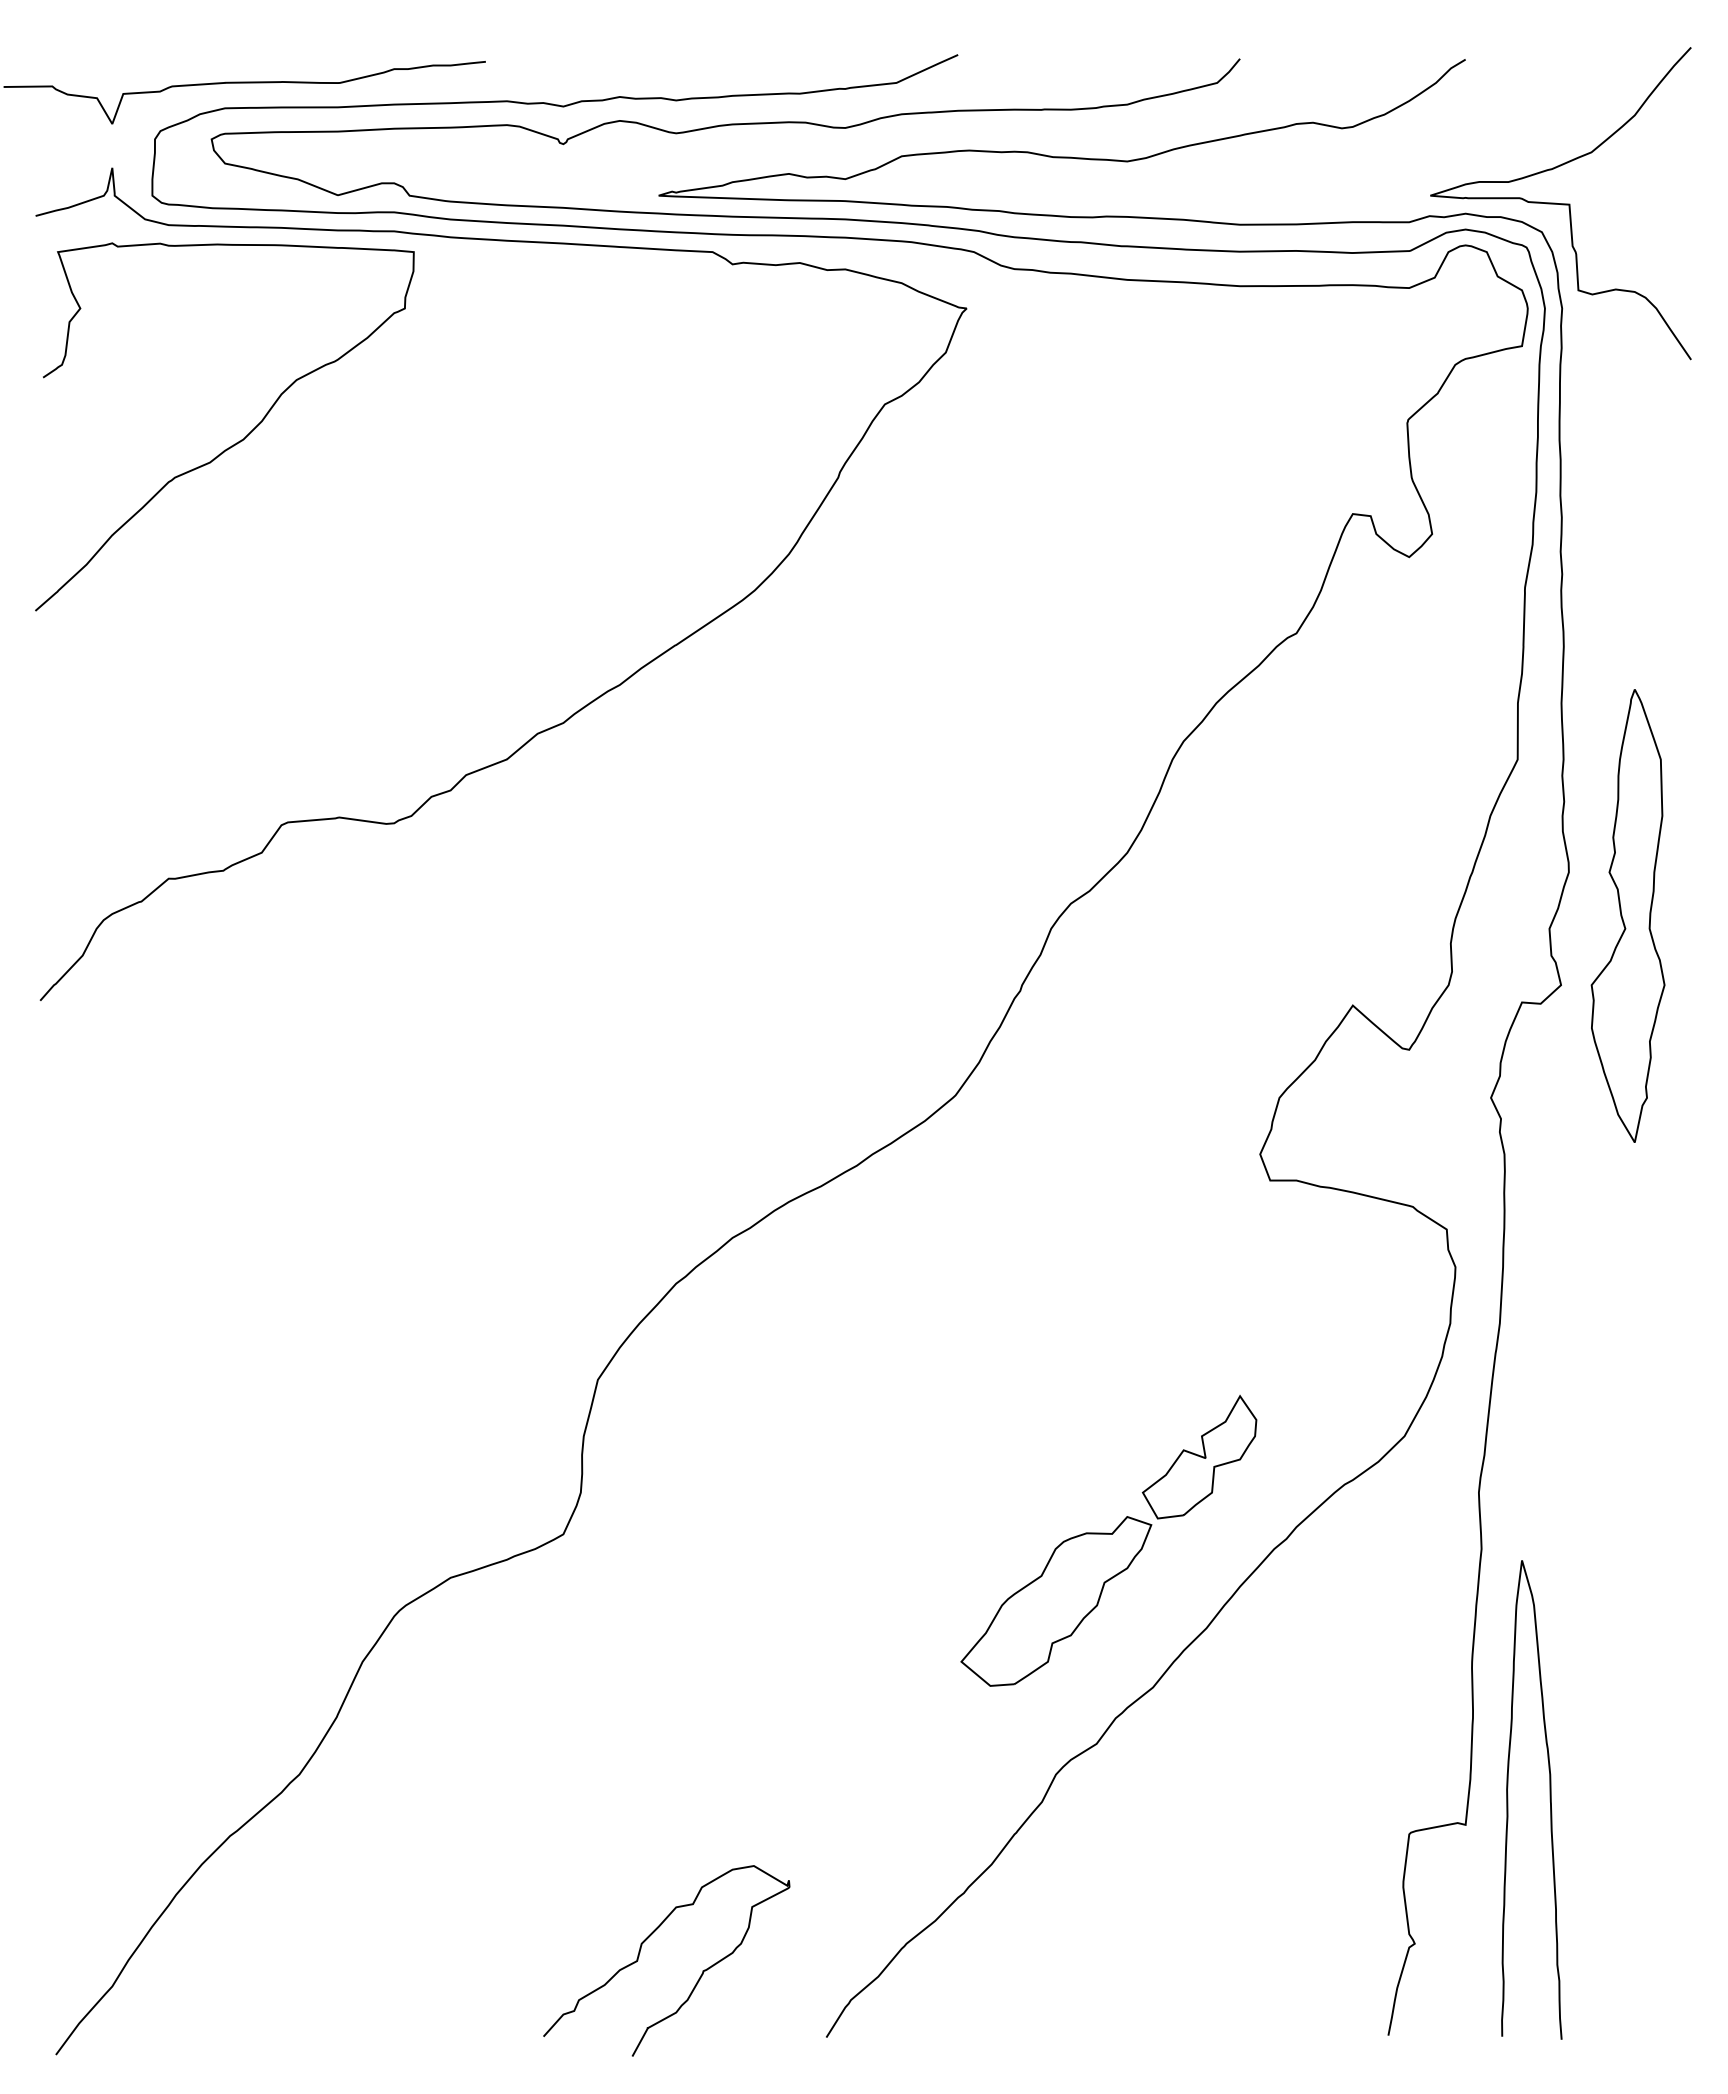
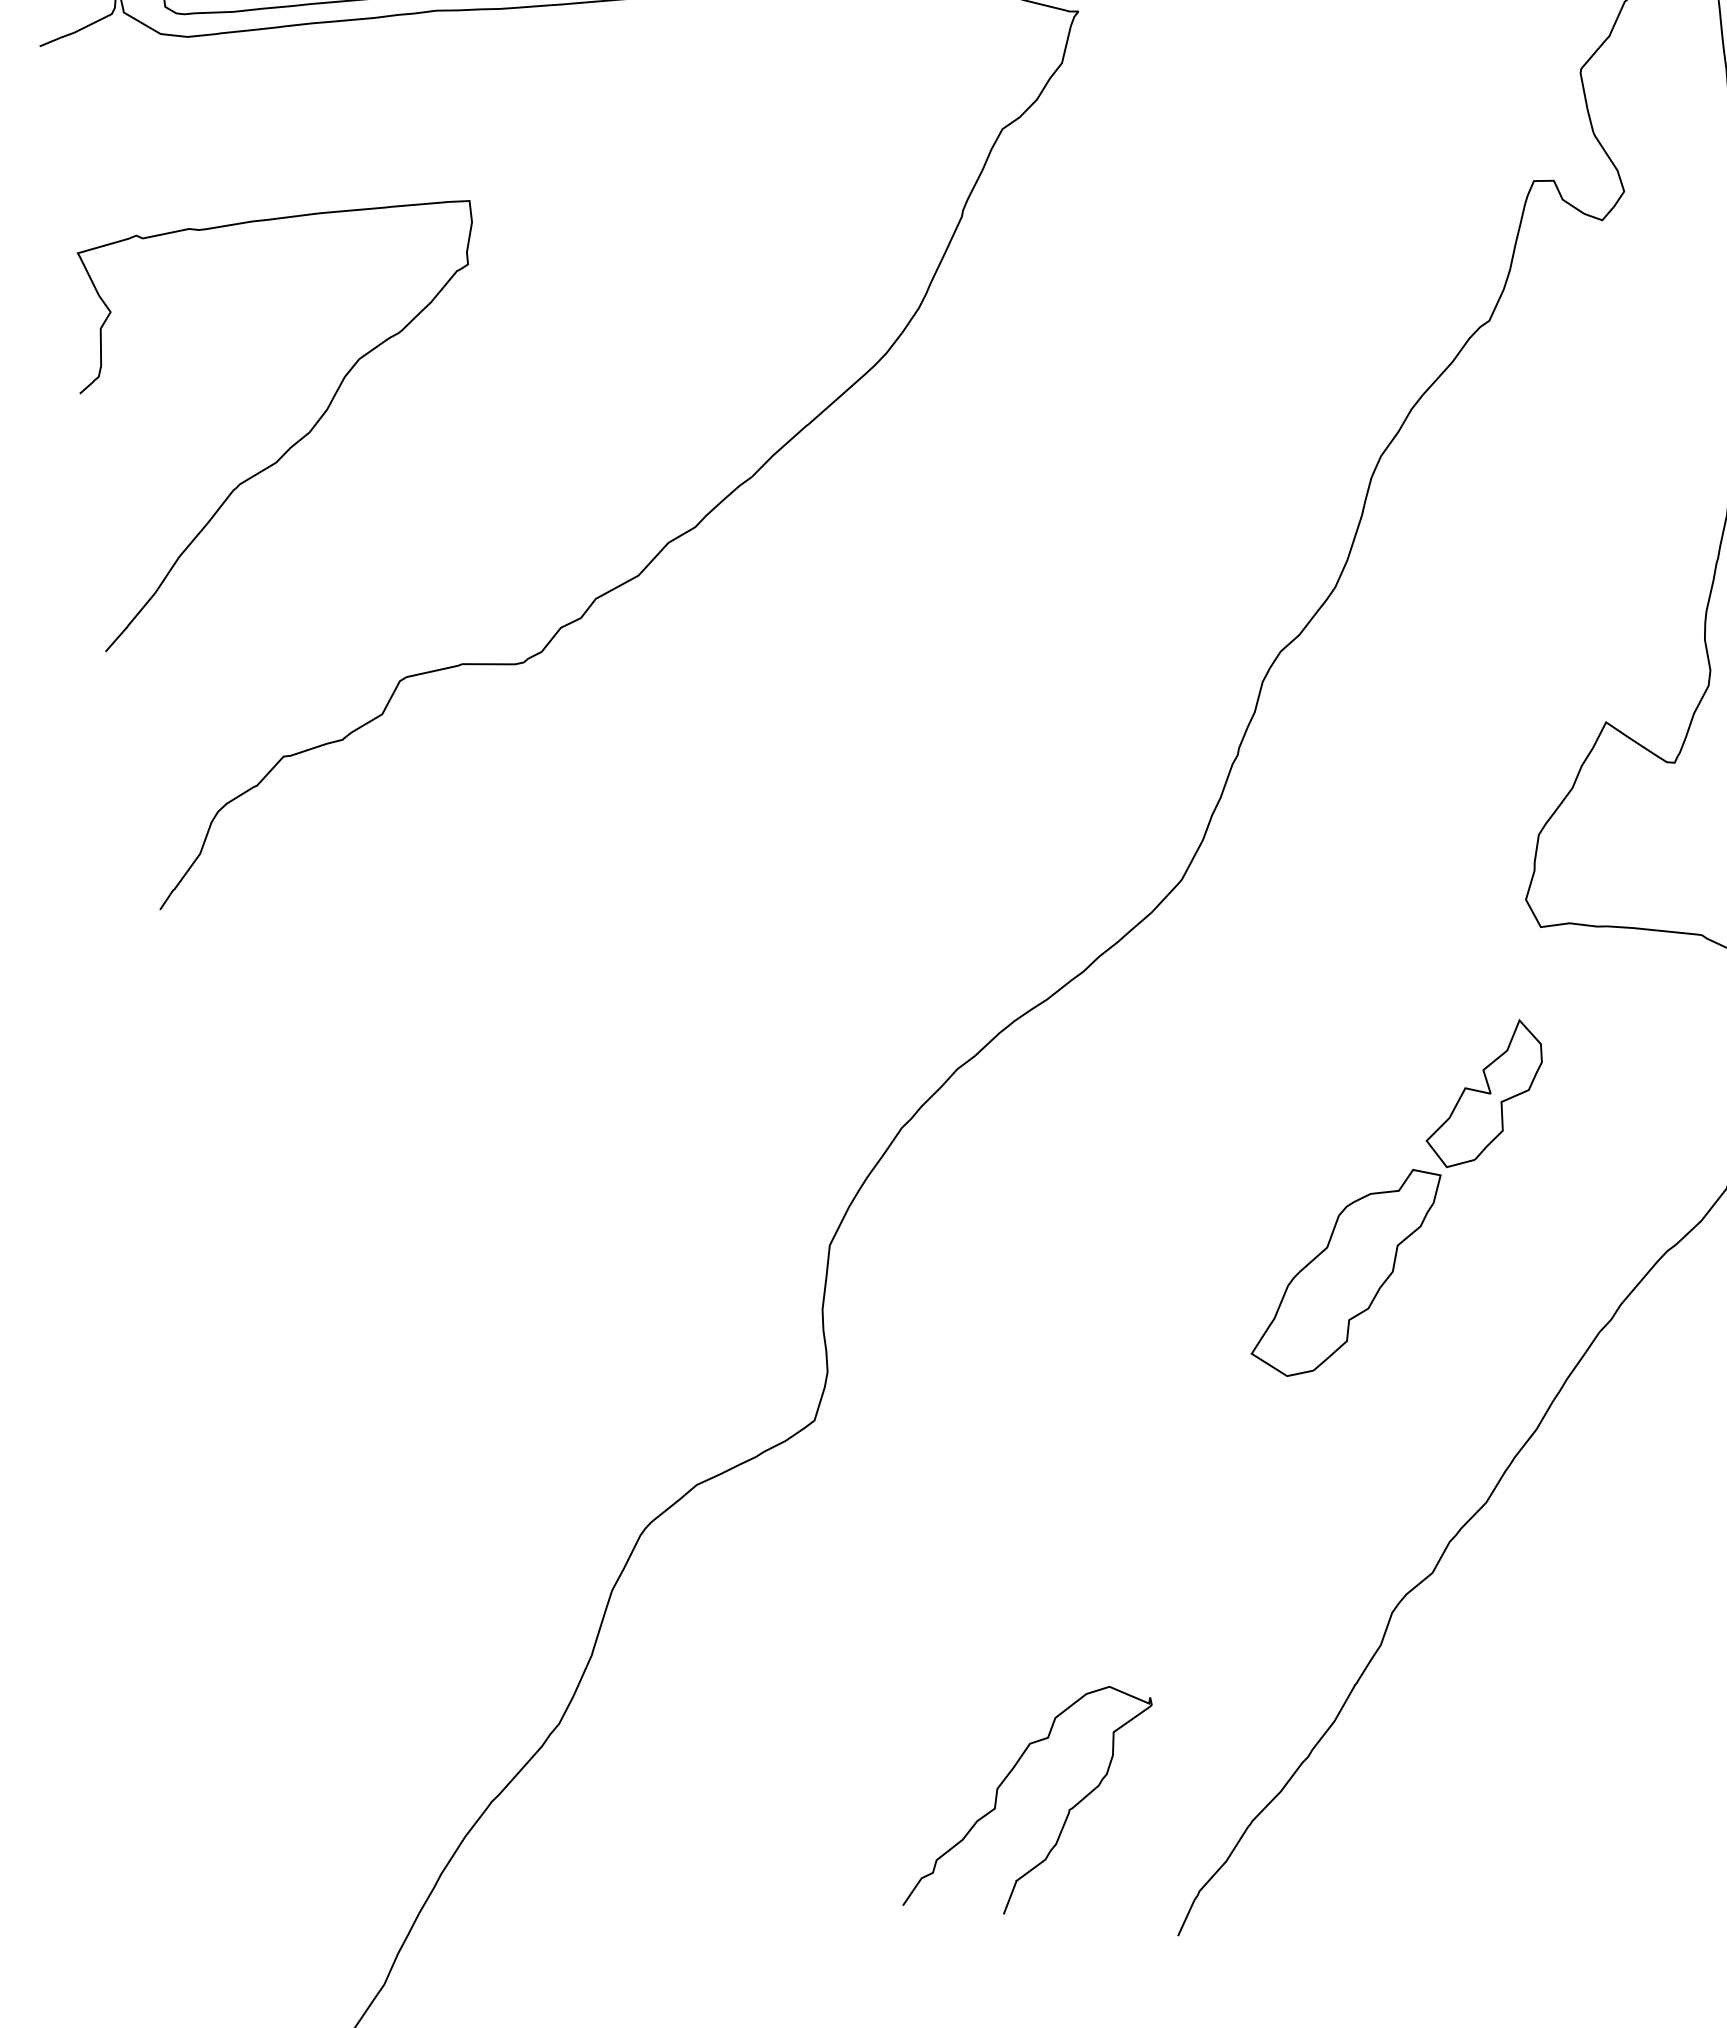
curve: (234, 443) -> (300, 438), moved
part: (1108, 1540) -> (1395, 1198), moved
curve: (640, 1953) -> (997, 1799), moved

